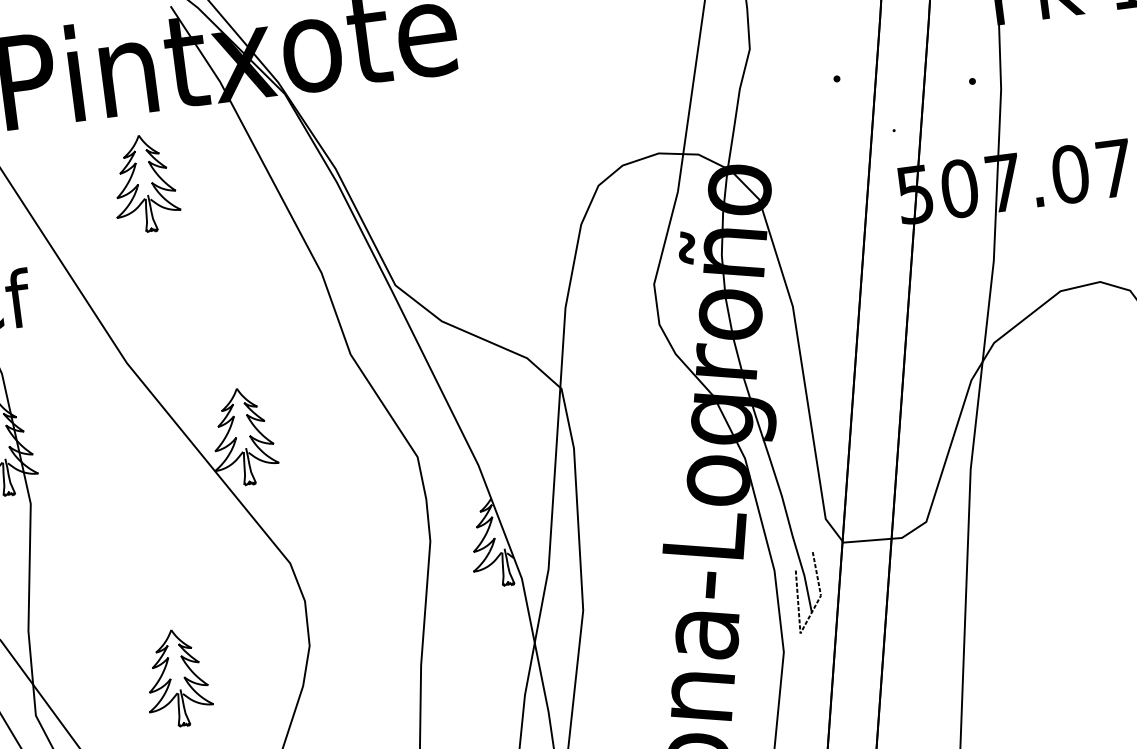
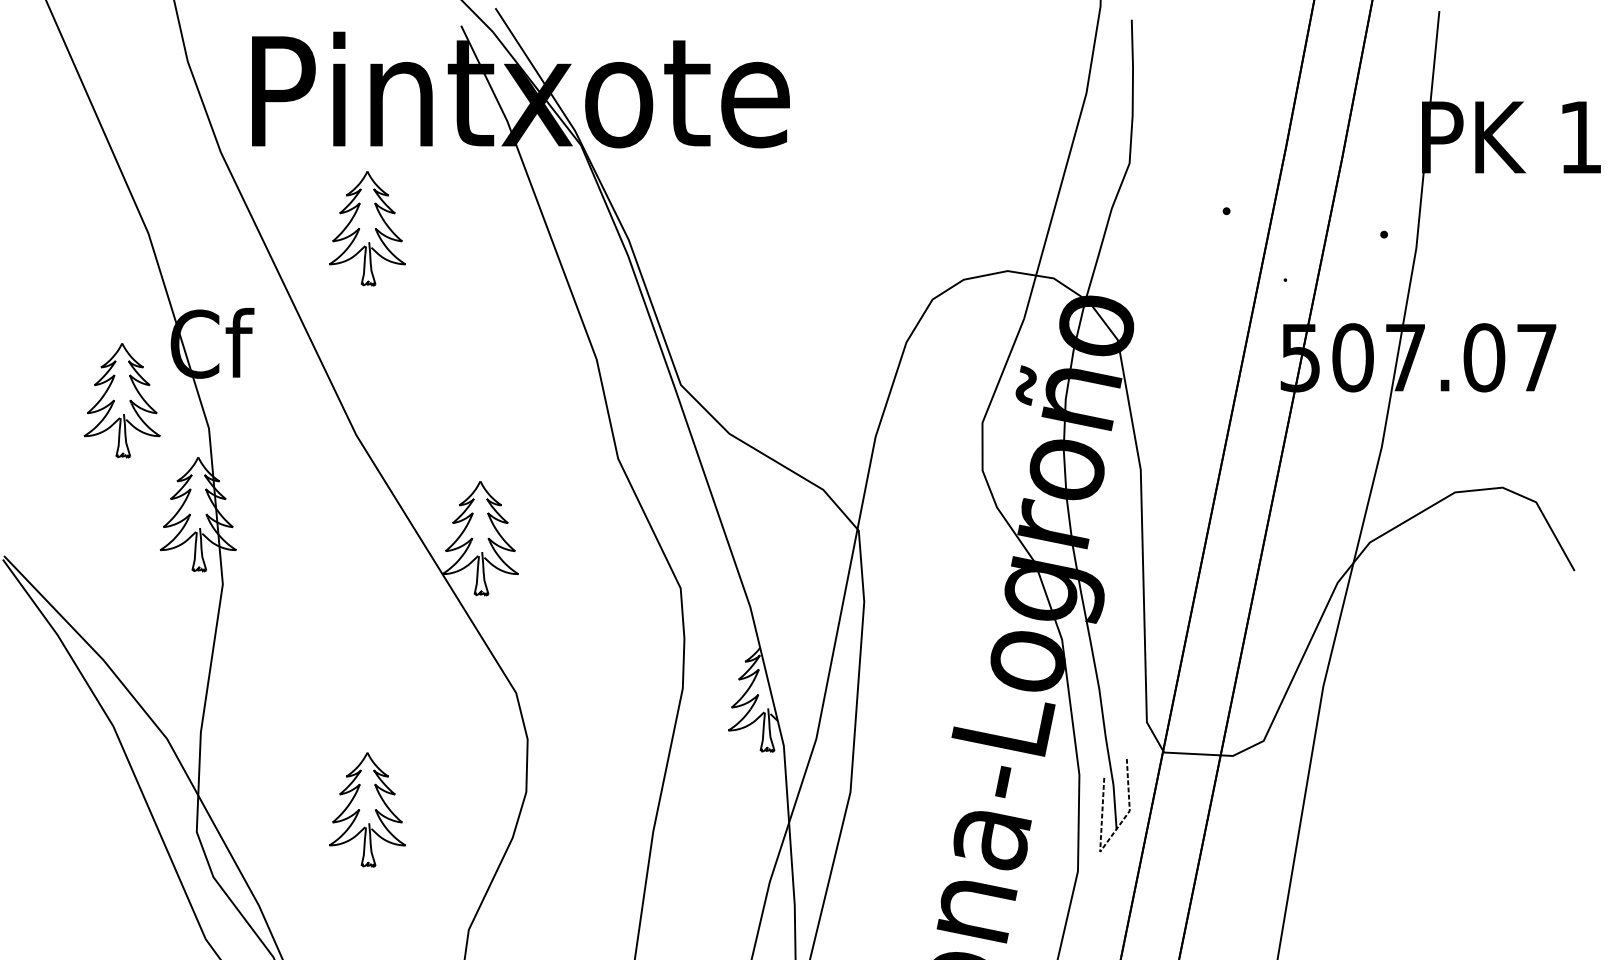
part: (145, 183) -> (367, 228), moved

